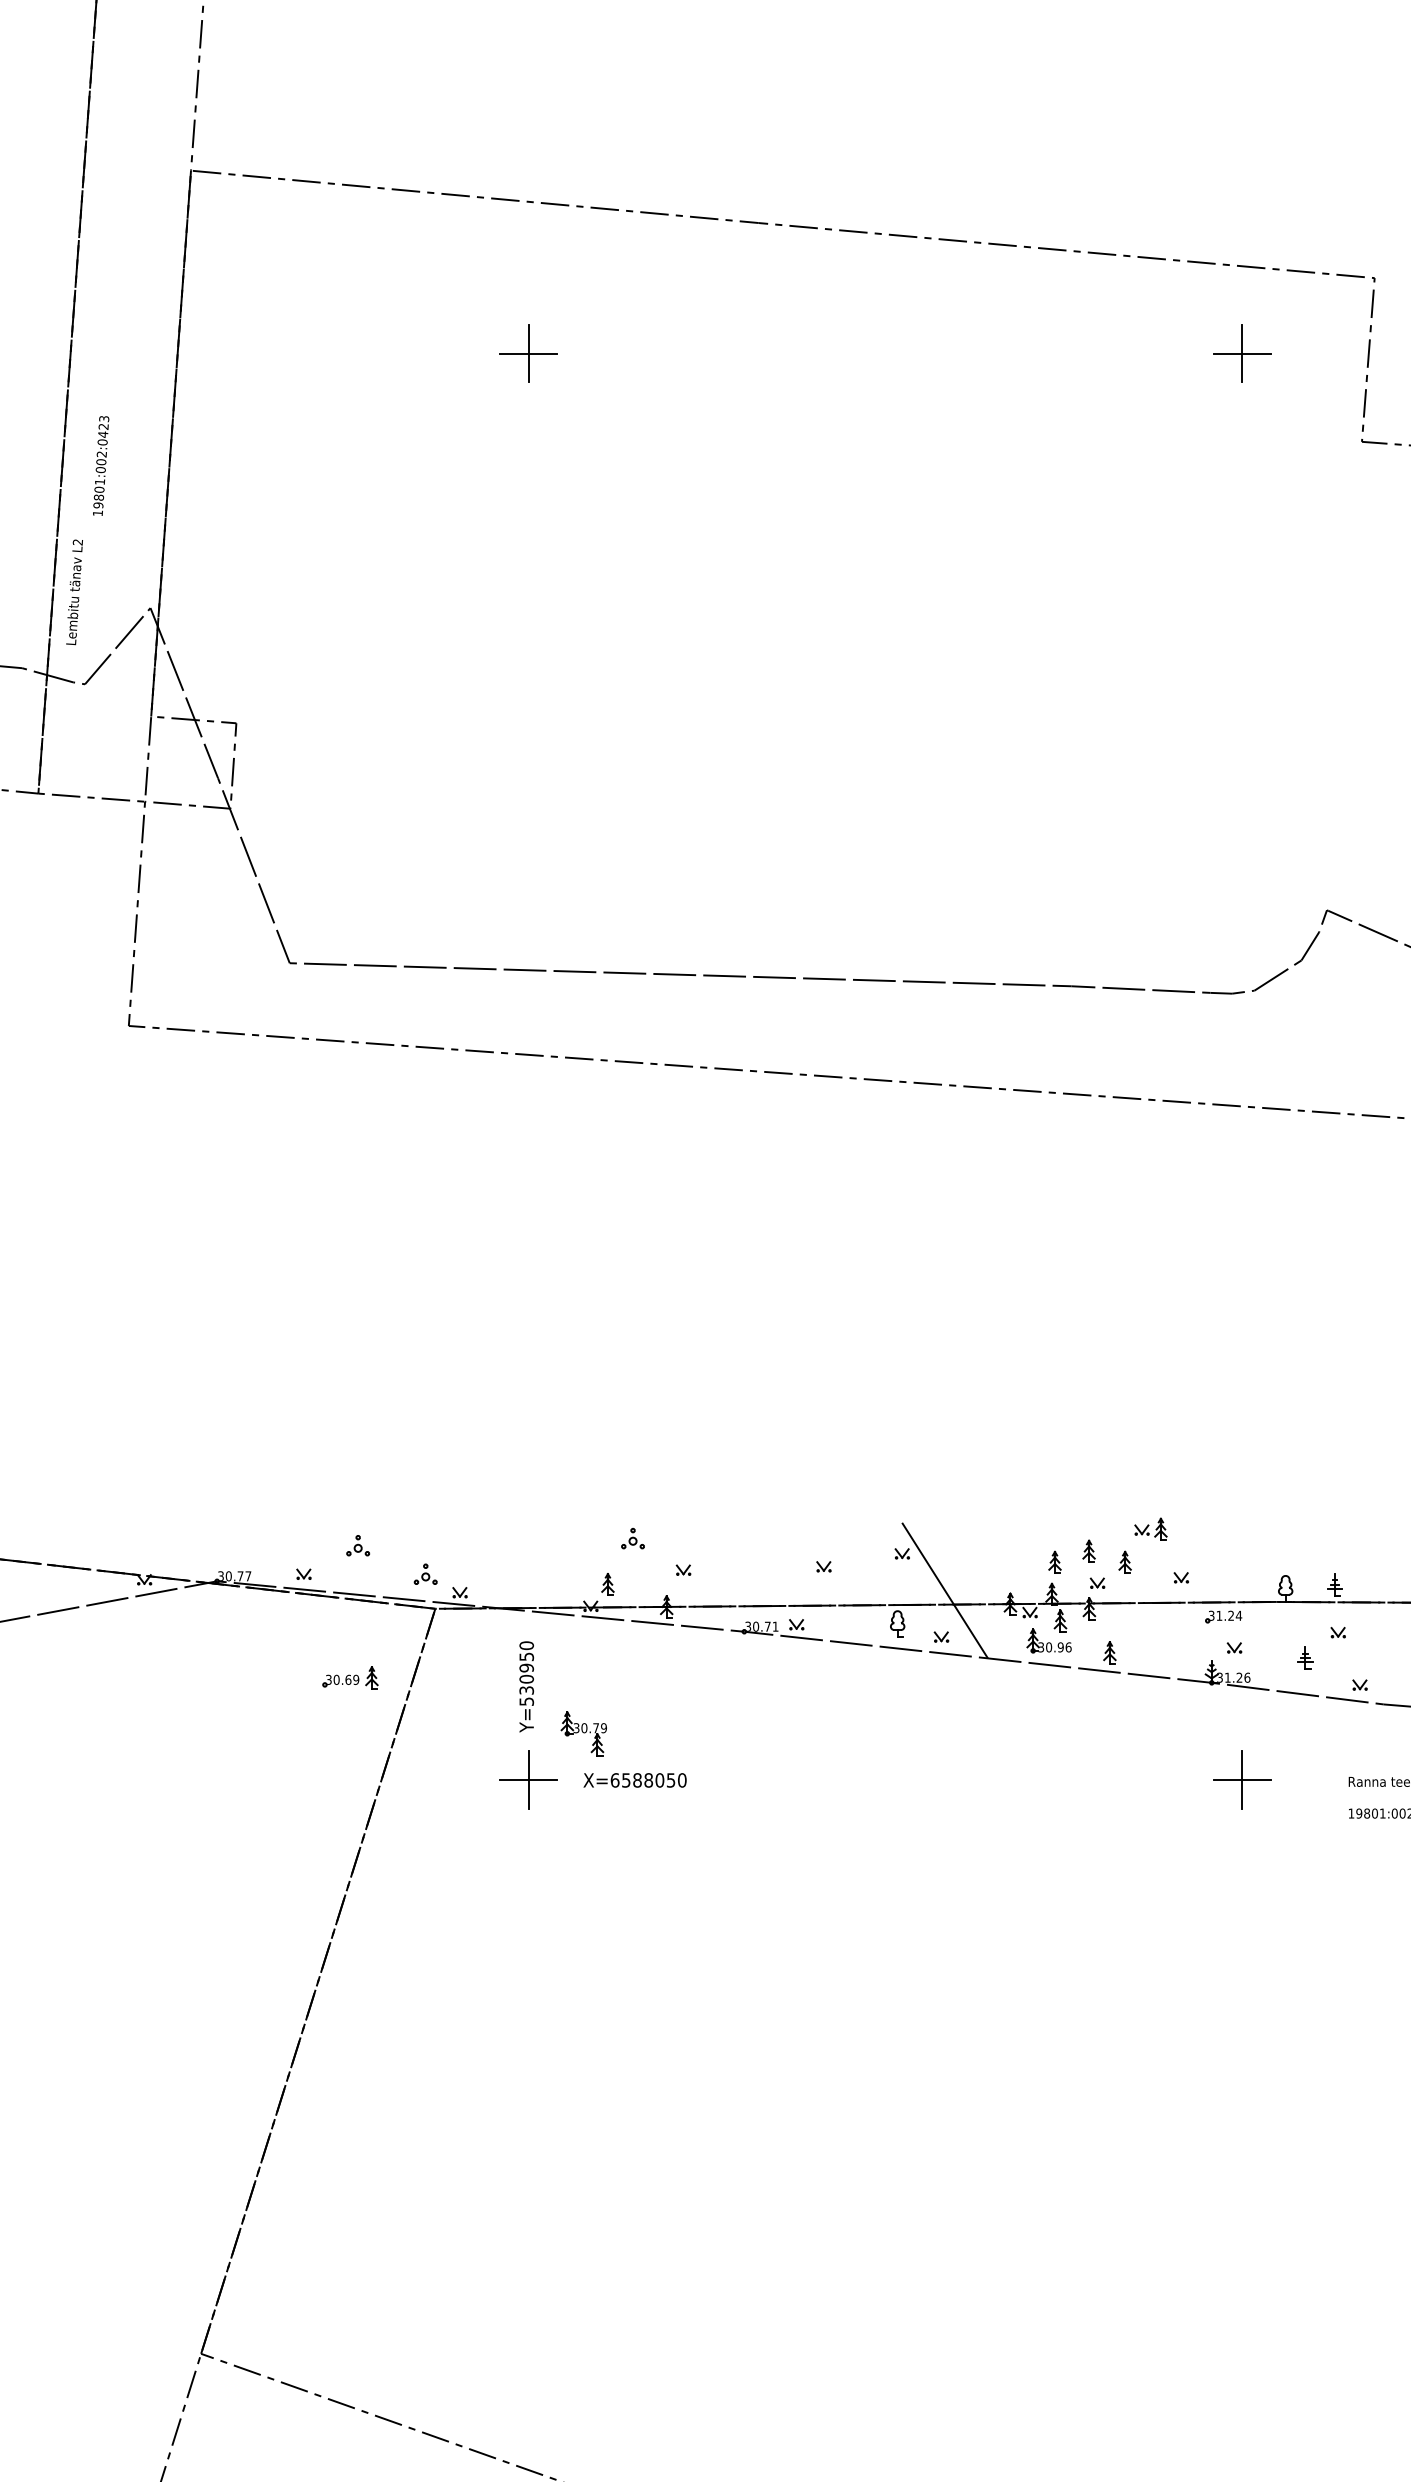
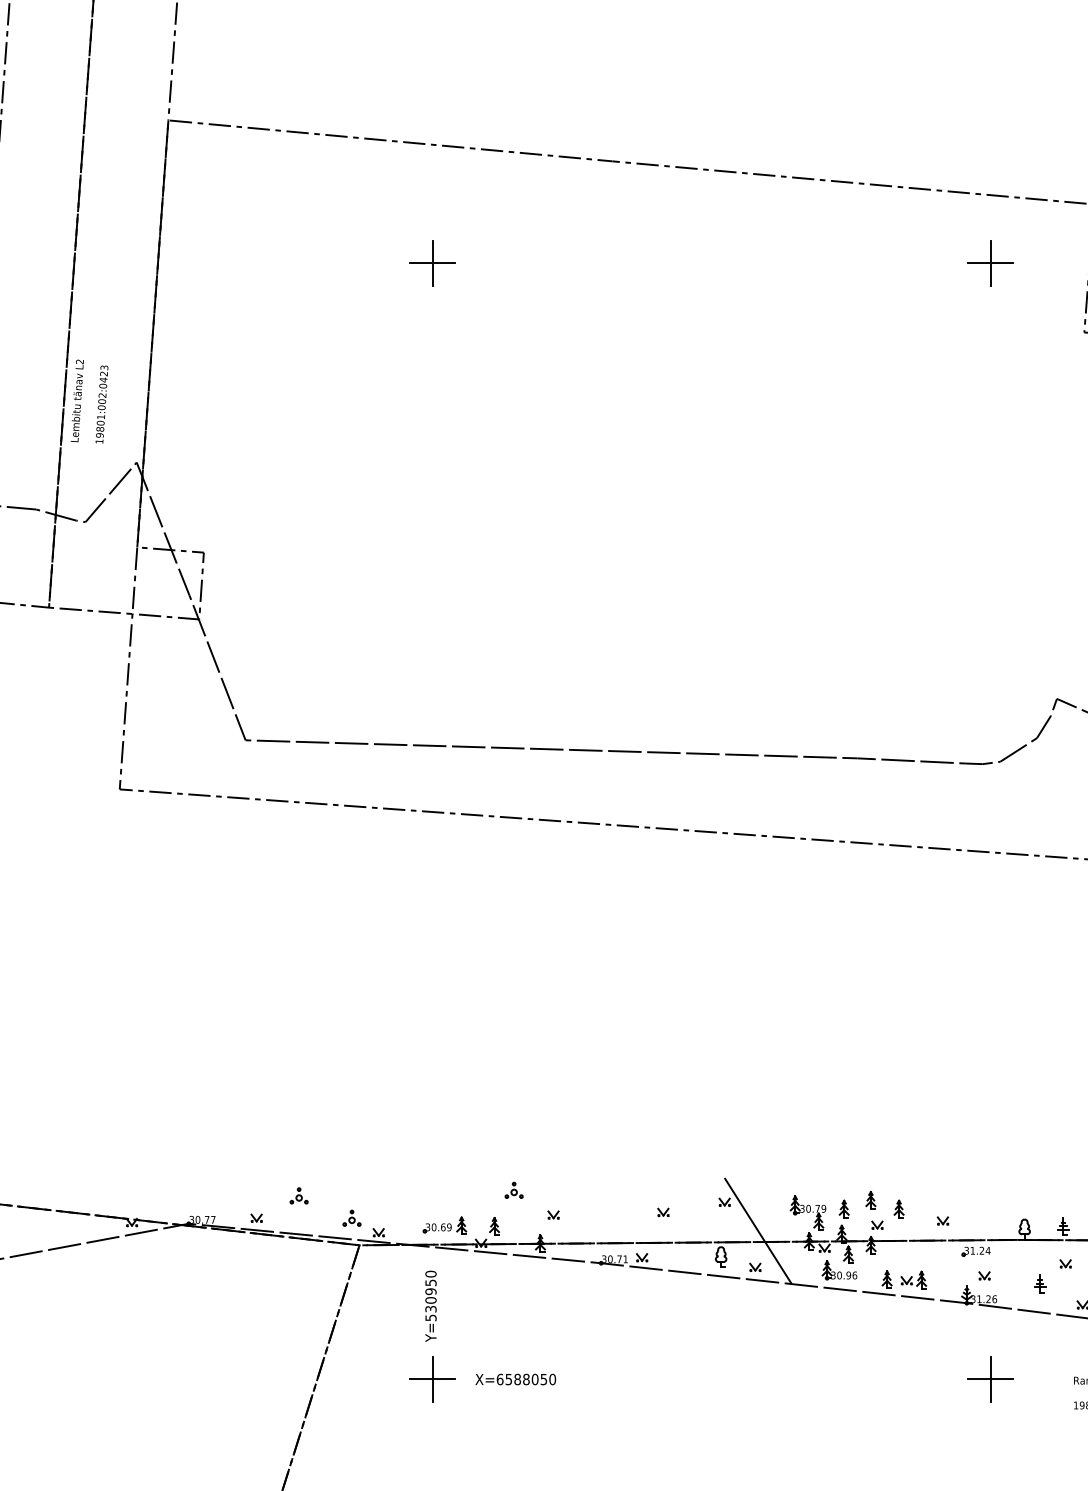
text: (101, 465) -> (102, 404), moved
text: (74, 592) -> (77, 401), moved
part: (1150, 1528) -> (913, 1279), moved
part: (350, 1677) -> (444, 1225), moved
part: (583, 1733) -> (807, 1212), moved

